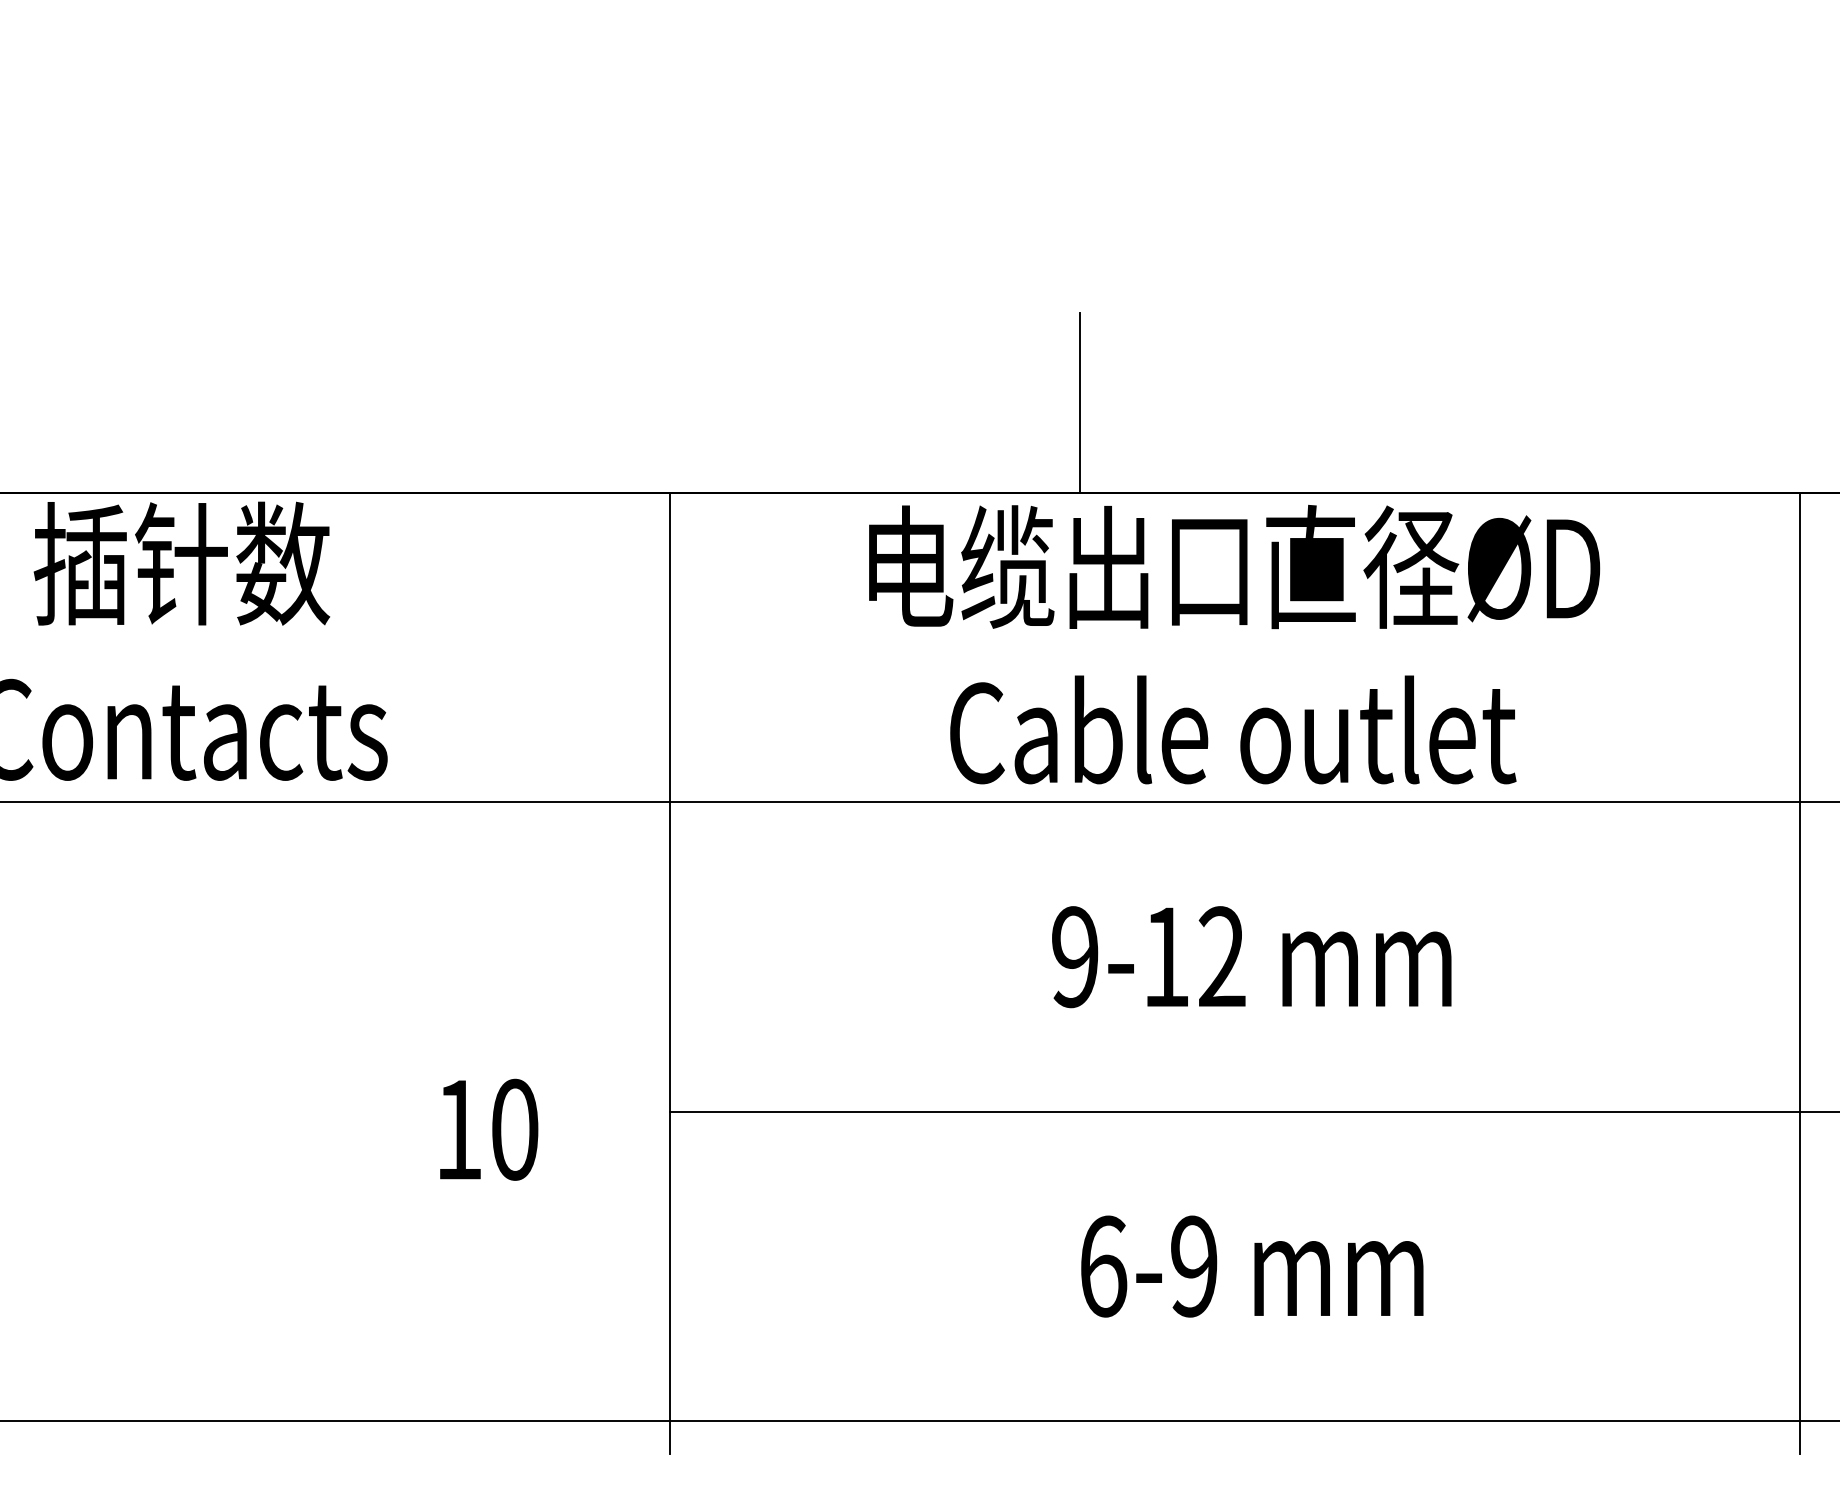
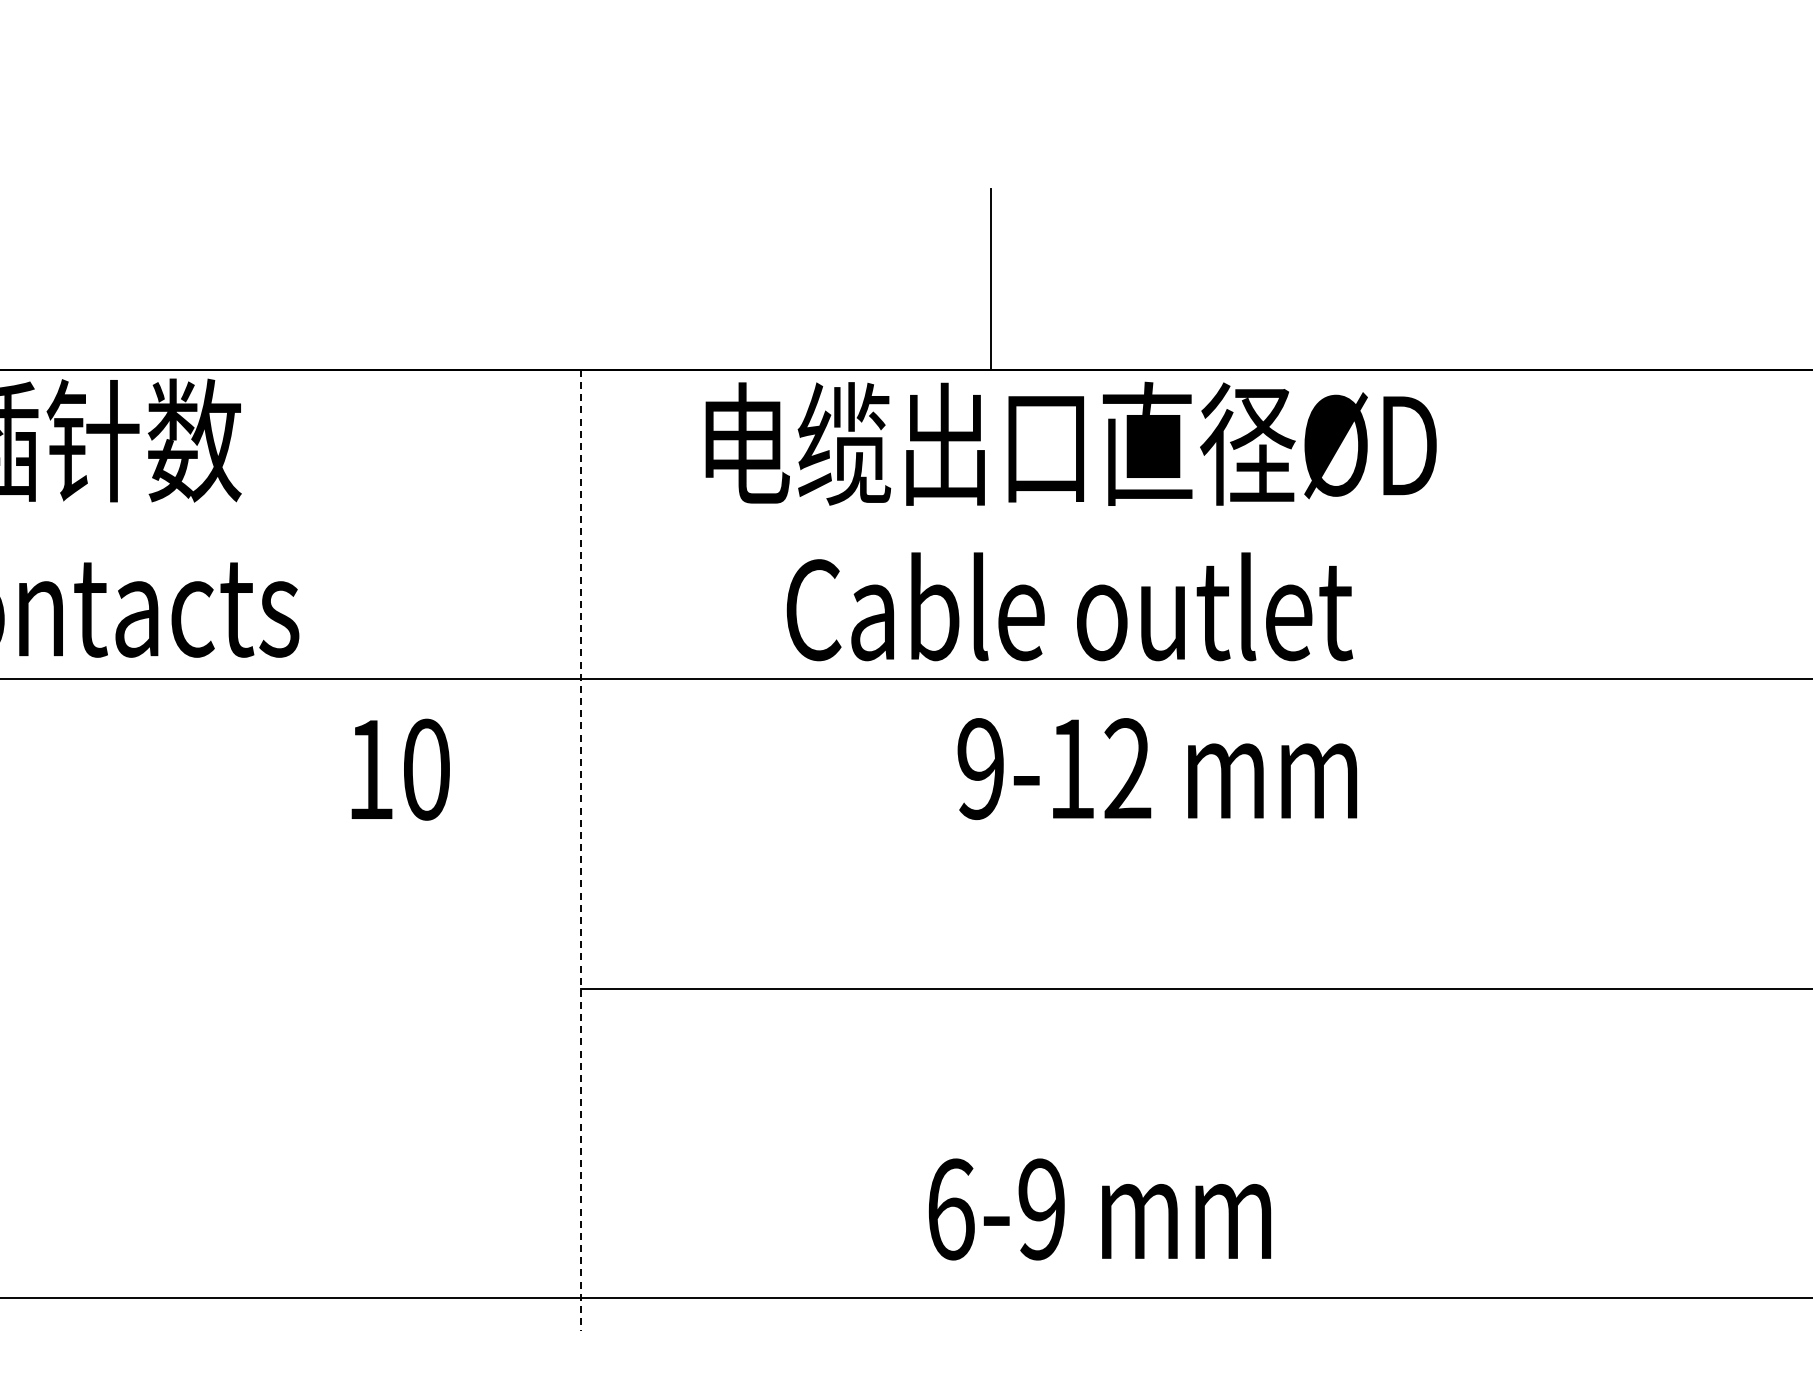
text: (1234, 644) -> (1071, 521), moved
text: (1251, 957) -> (1157, 769), moved
line: (669, 973) -> (581, 850), solid -> dashed
line: (1799, 973) -> (1711, 850), removed
text: (489, 1129) -> (401, 769), moved
text: (1252, 1266) -> (1100, 1209), moved

